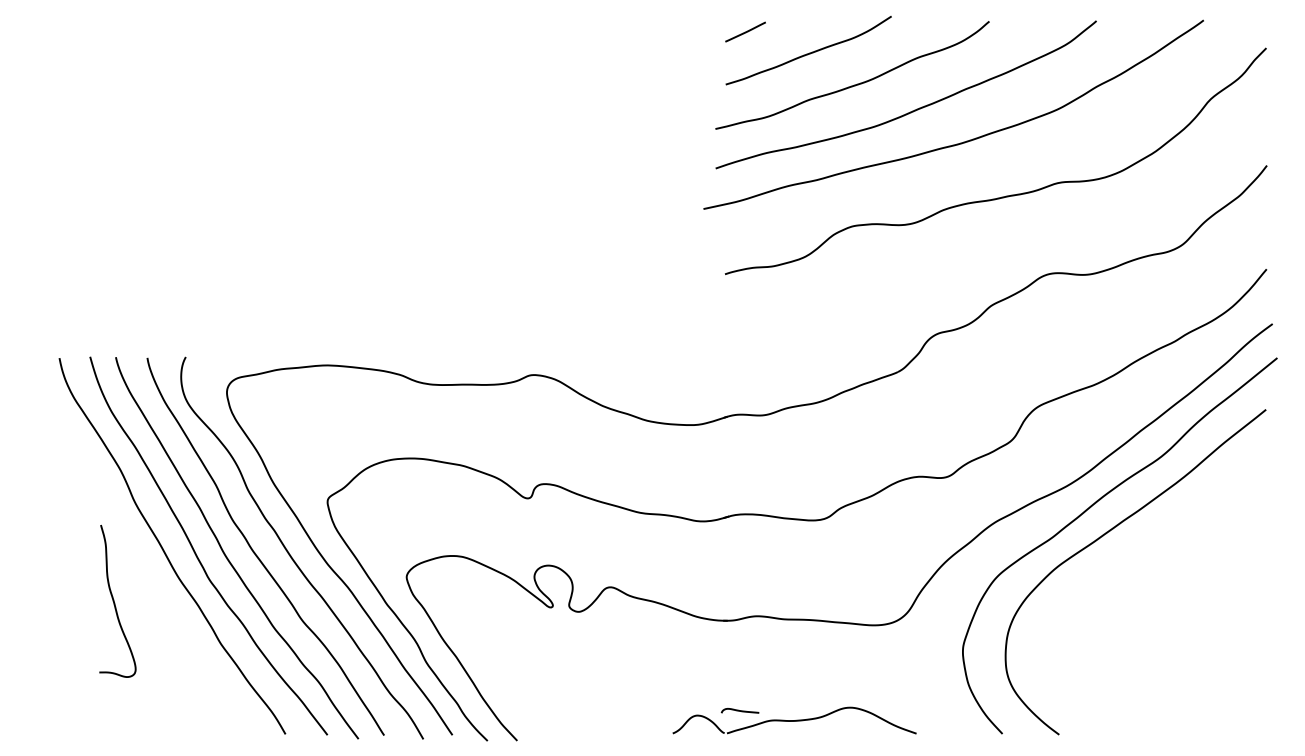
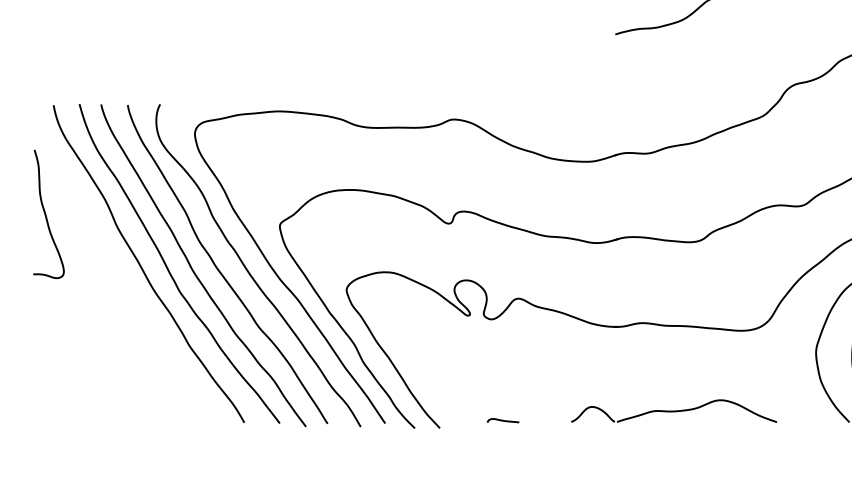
curve: (115, 603) -> (46, 216), moved
curve: (739, 710) -> (502, 420), moved

